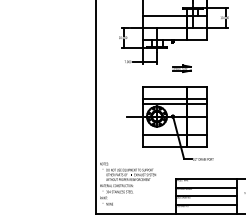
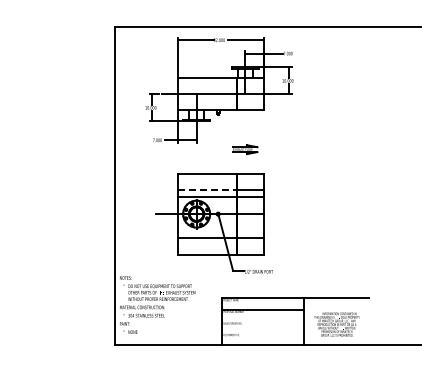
part: (182, 68) -> (245, 149), moved
line: (165, 98) -> (207, 189), solid -> dashed
line: (206, 196) -> (263, 321), removed
line: (206, 205) -> (263, 333), removed

